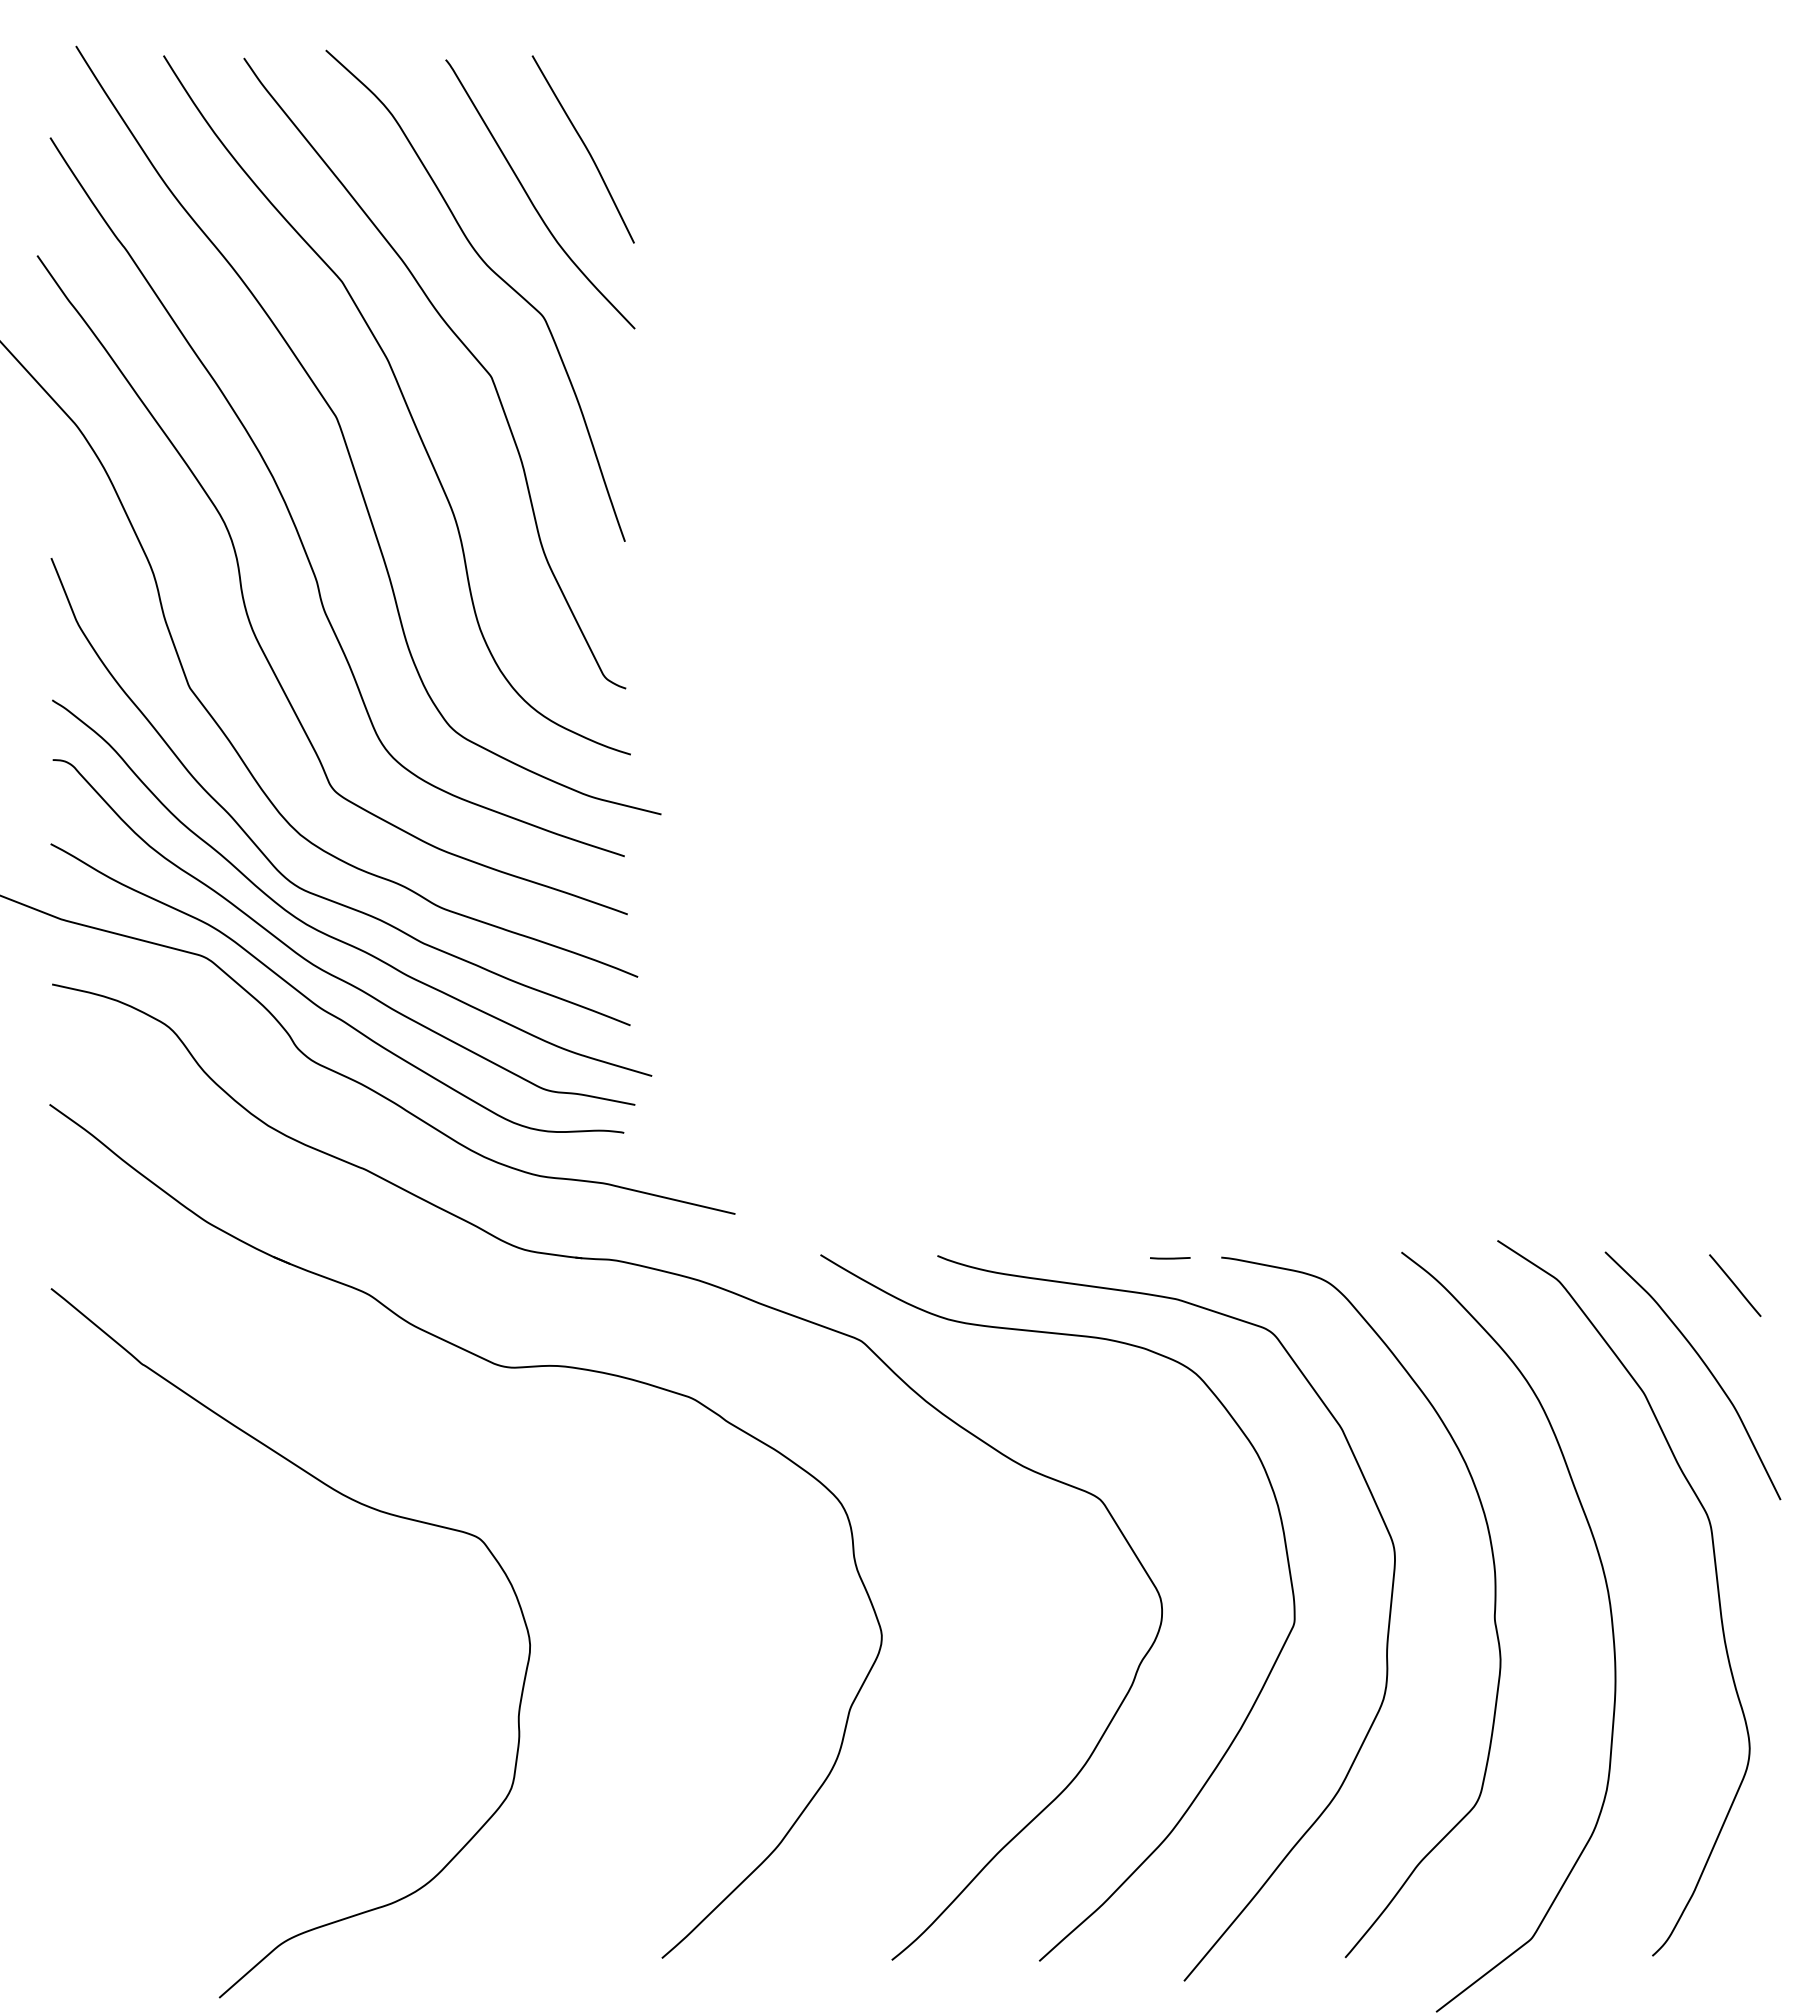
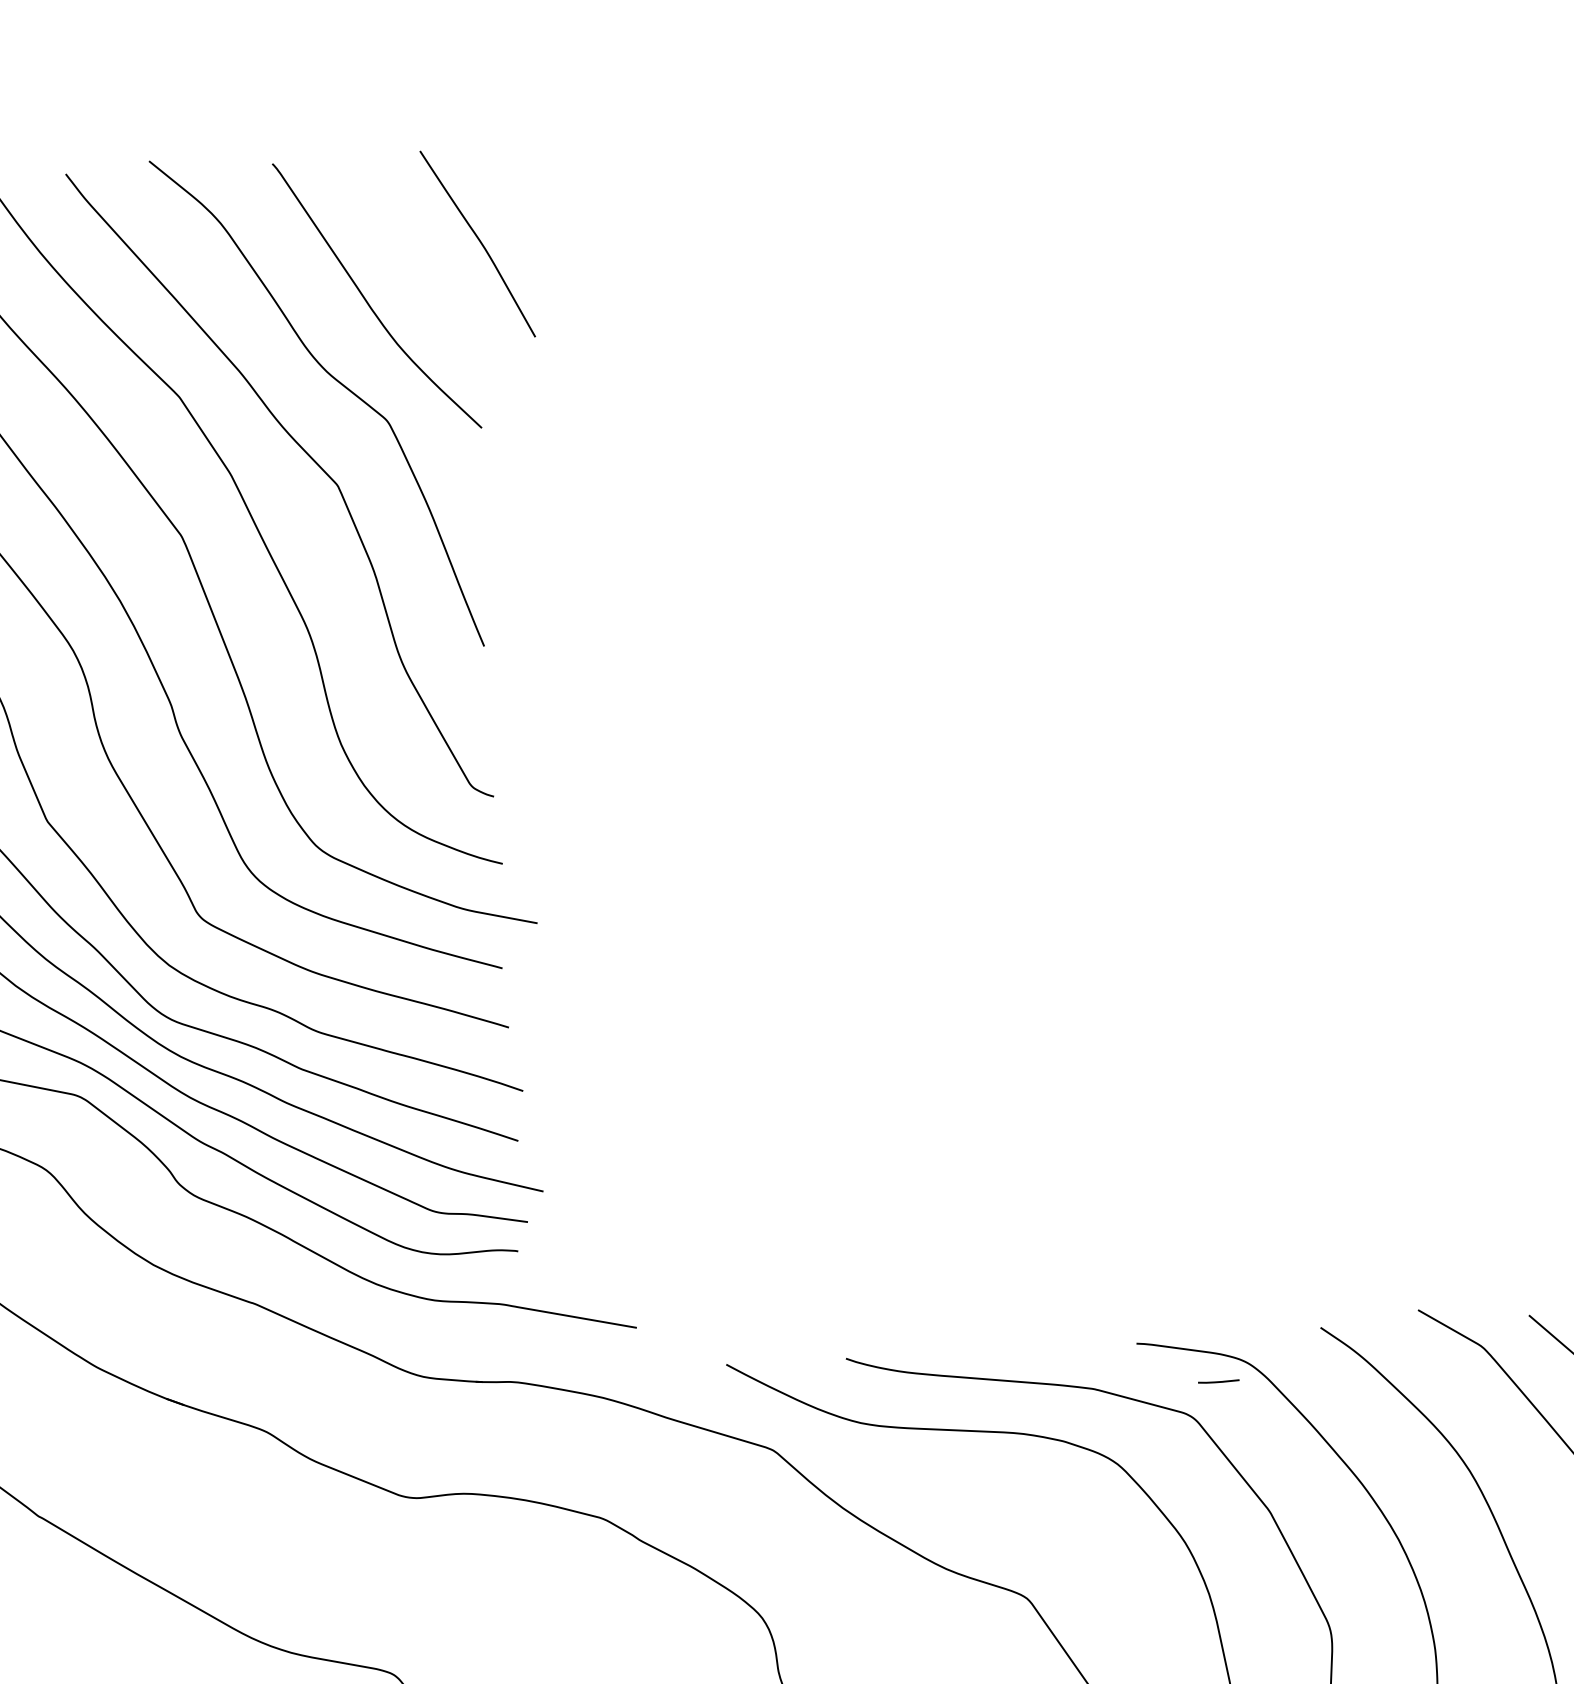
curve: (585, 148) -> (479, 242), moved
line: (1170, 1258) -> (1219, 1381), moved

